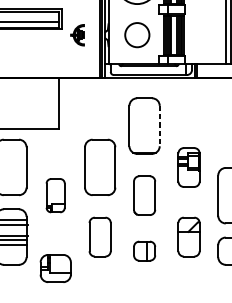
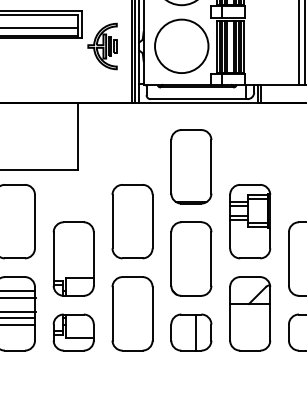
part: (77, 35) -> (102, 46), size x1.67
circle: (137, 35) -> (181, 46), size x1.67
line: (159, 125) -> (211, 166), dashed -> solid
part: (189, 167) -> (250, 221), size x1.43
part: (55, 195) -> (73, 258), size x1.67
part: (144, 195) -> (191, 258), size x1.43
part: (100, 236) -> (132, 313), size x1.43
part: (189, 236) -> (250, 313), size x1.43
part: (144, 251) -> (191, 332), size x1.43
part: (55, 268) -> (73, 332), moved

